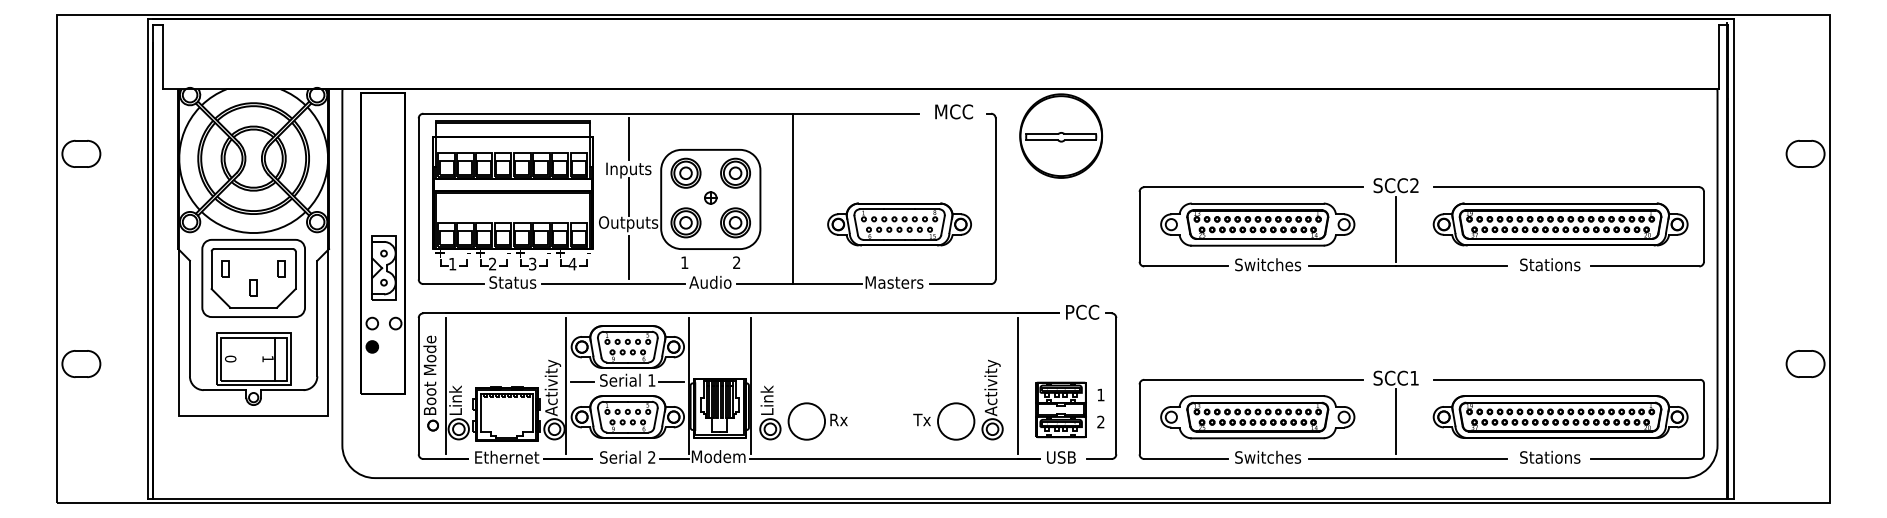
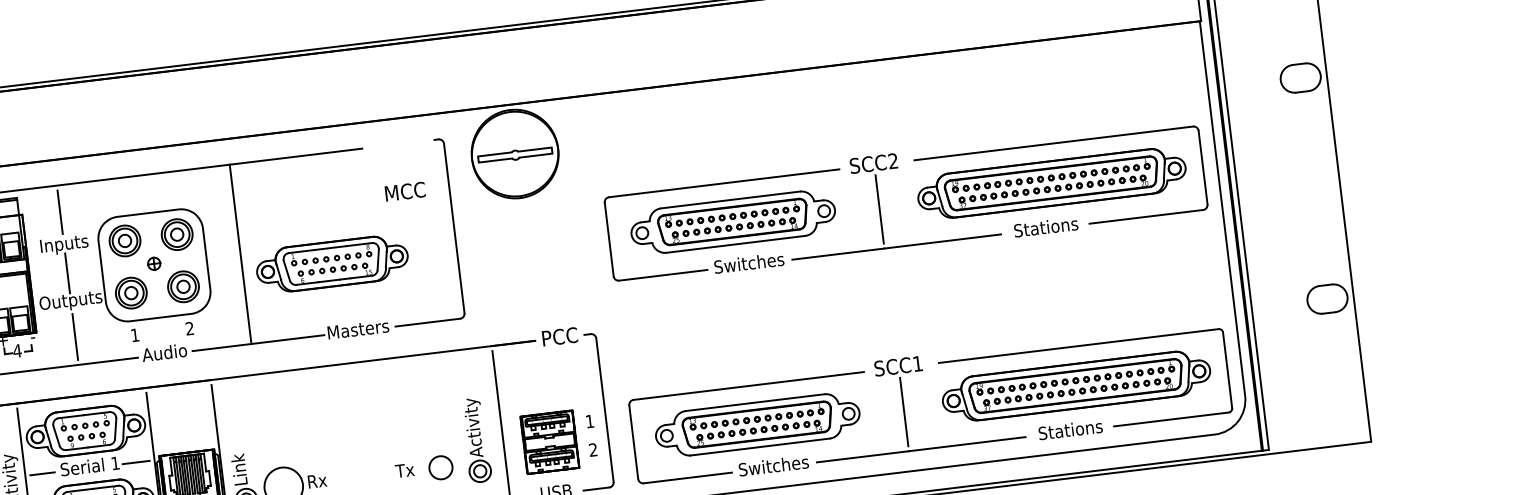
text: (953, 111) -> (404, 191), moved
part: (899, 224) -> (332, 264), moved
circle: (955, 421) -> (440, 467), size x0.6

